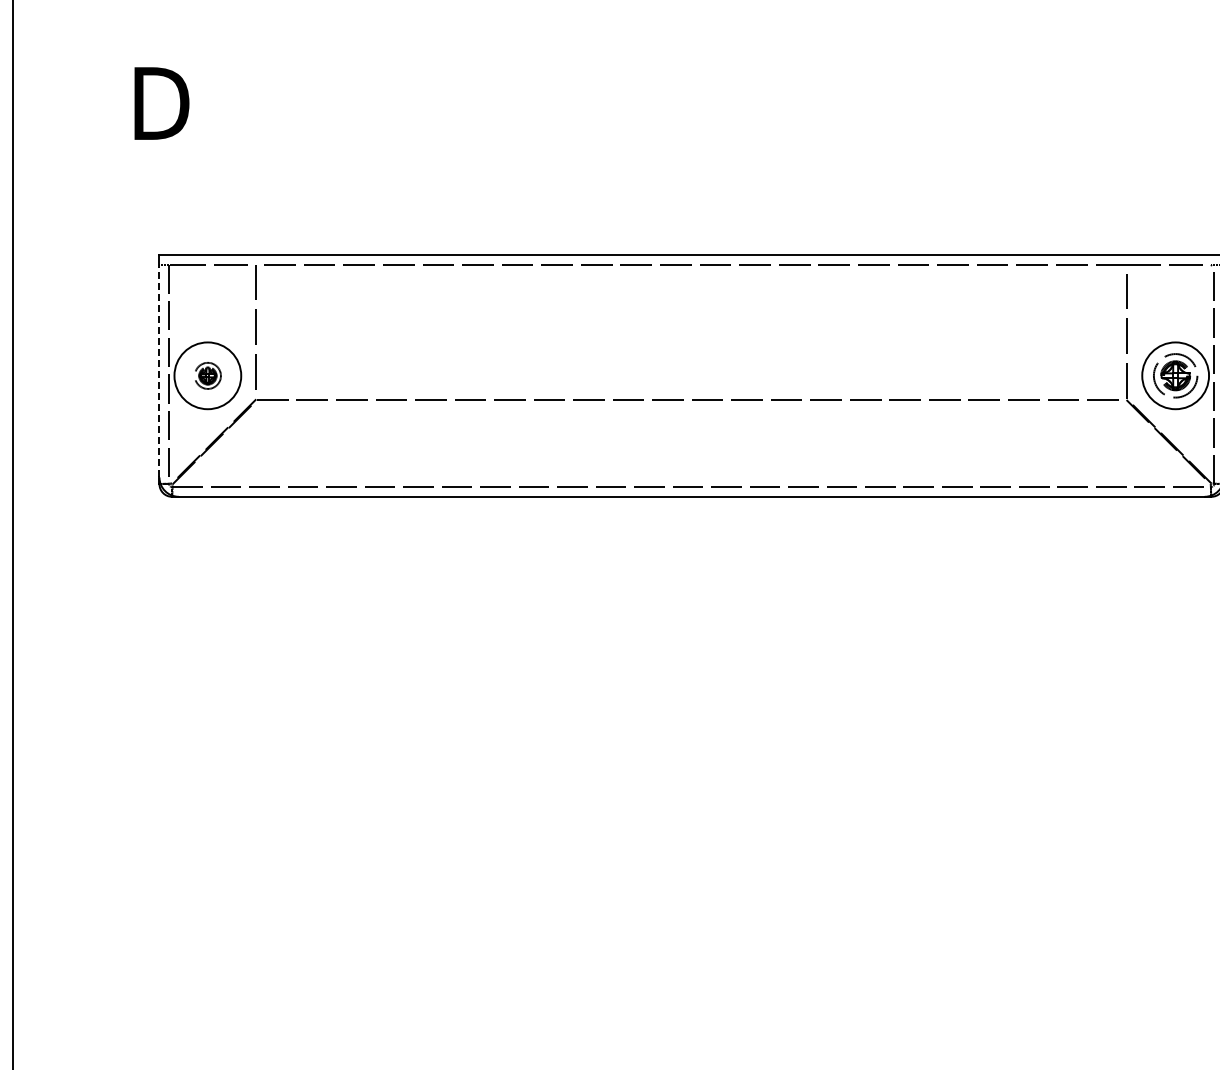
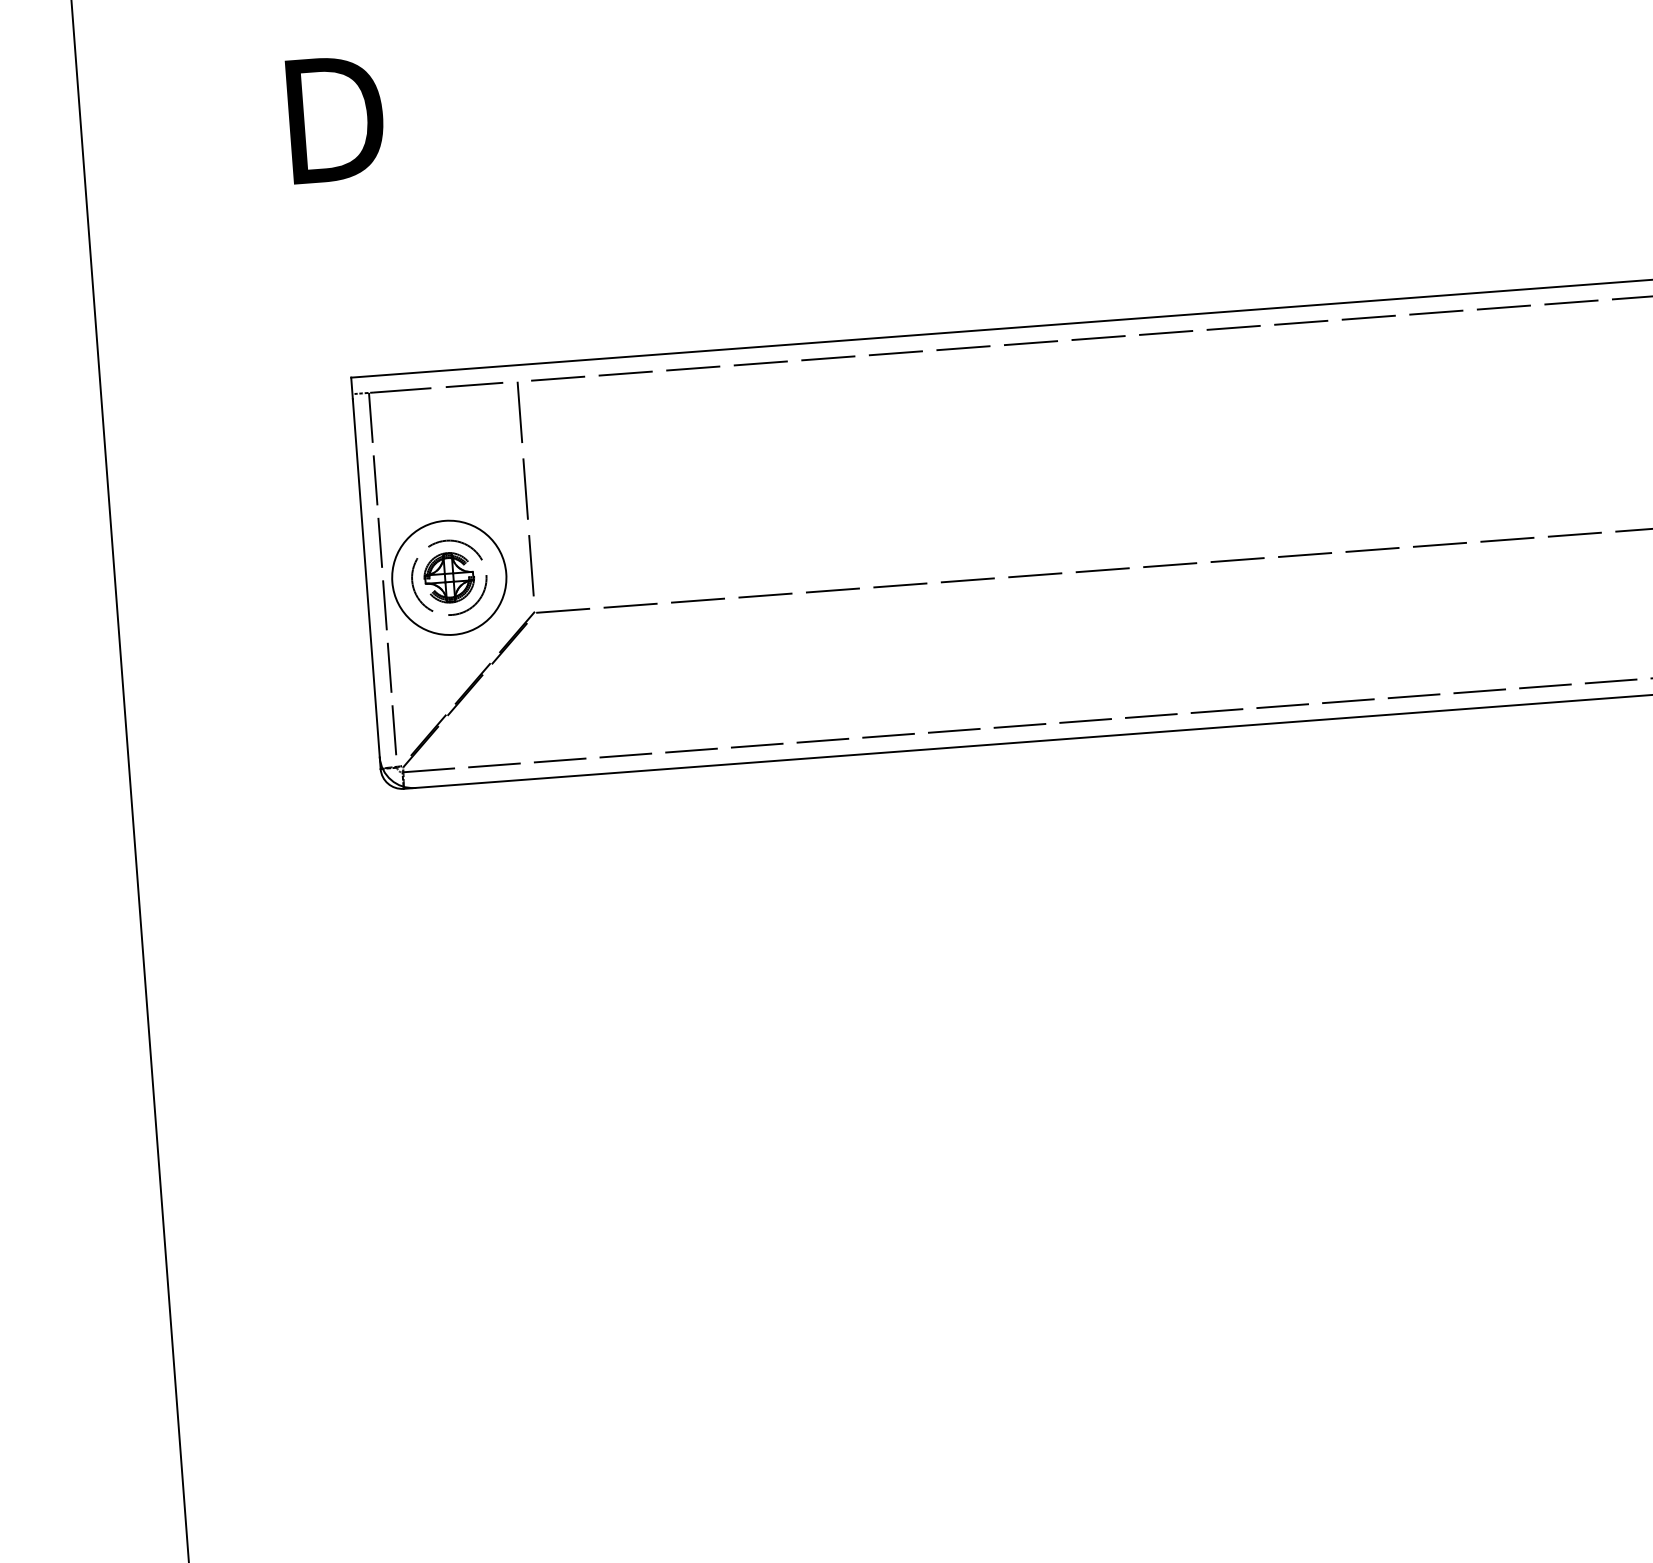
line: (159, 371) -> (366, 576), dashed -> solid
part: (207, 375) -> (448, 577), size x1.67

